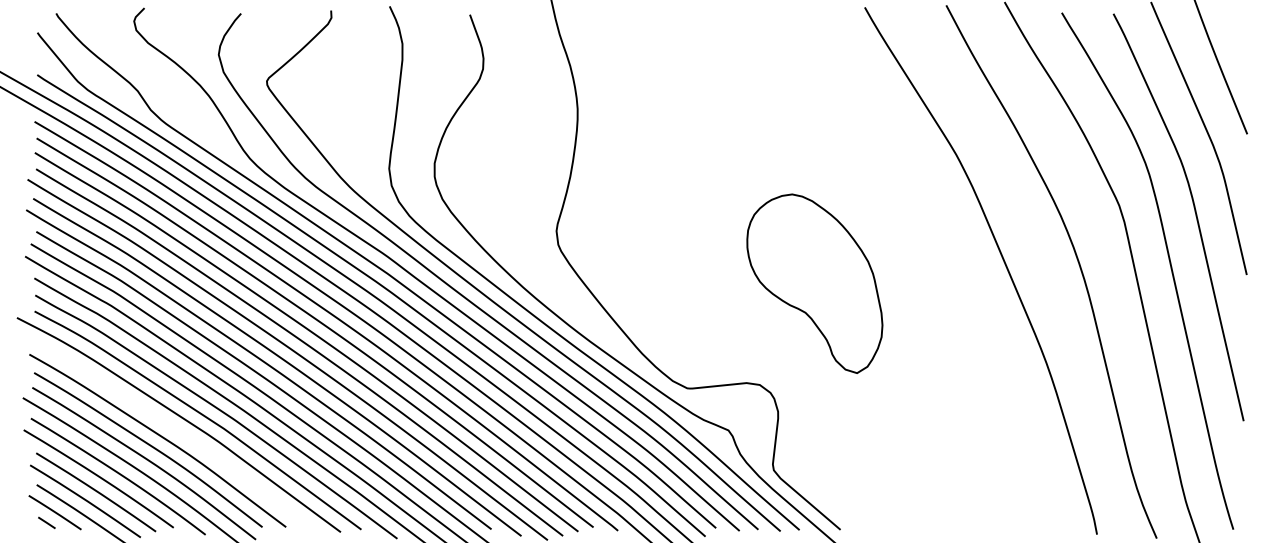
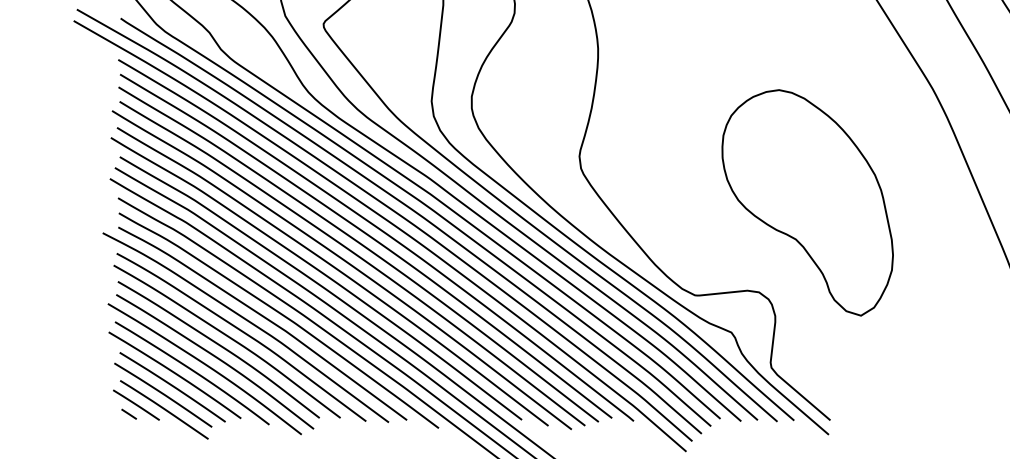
part: (814, 283) -> (807, 202), size x1.43
curve: (176, 431) -> (243, 333), added

